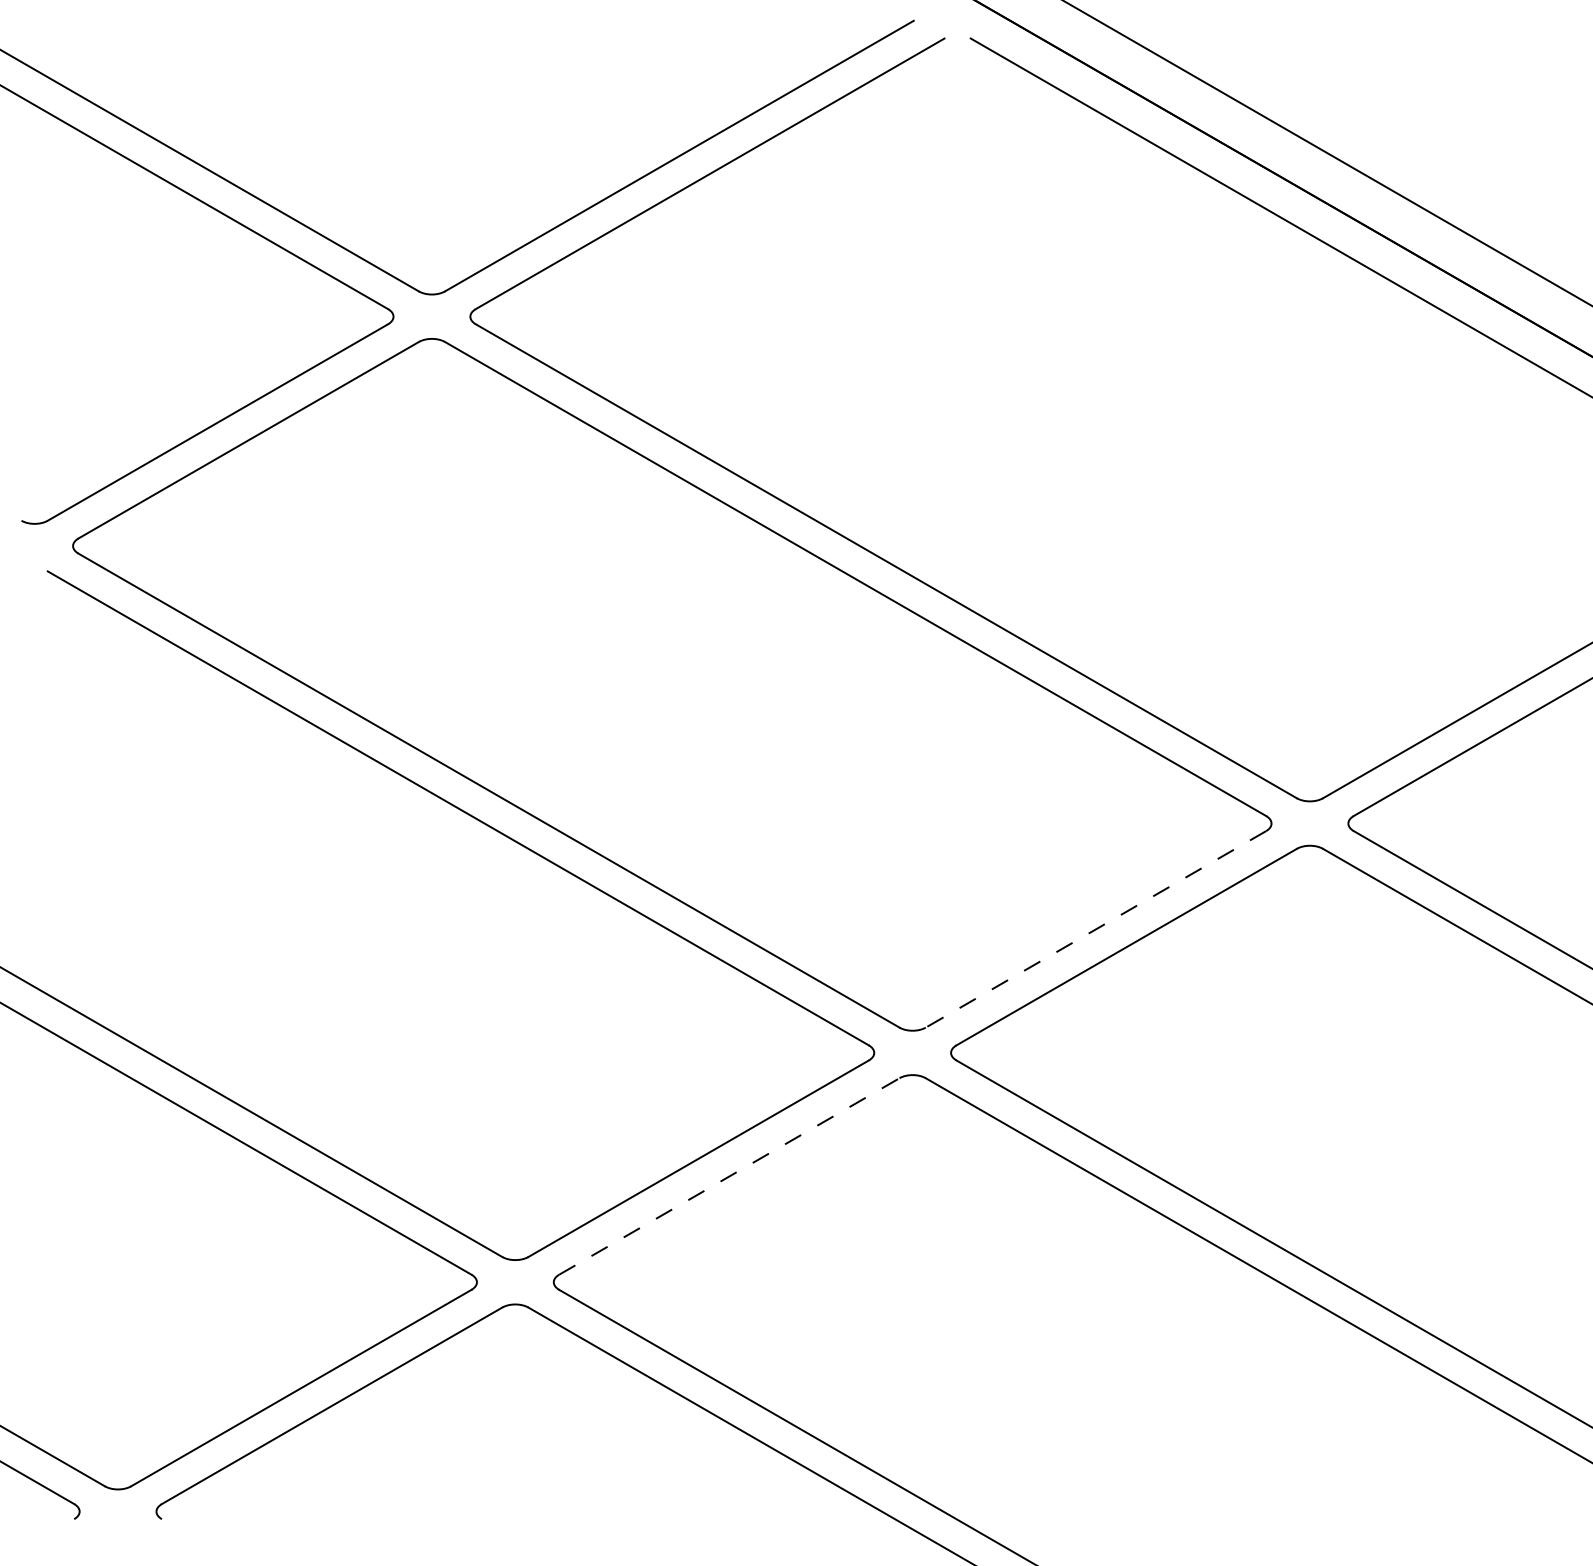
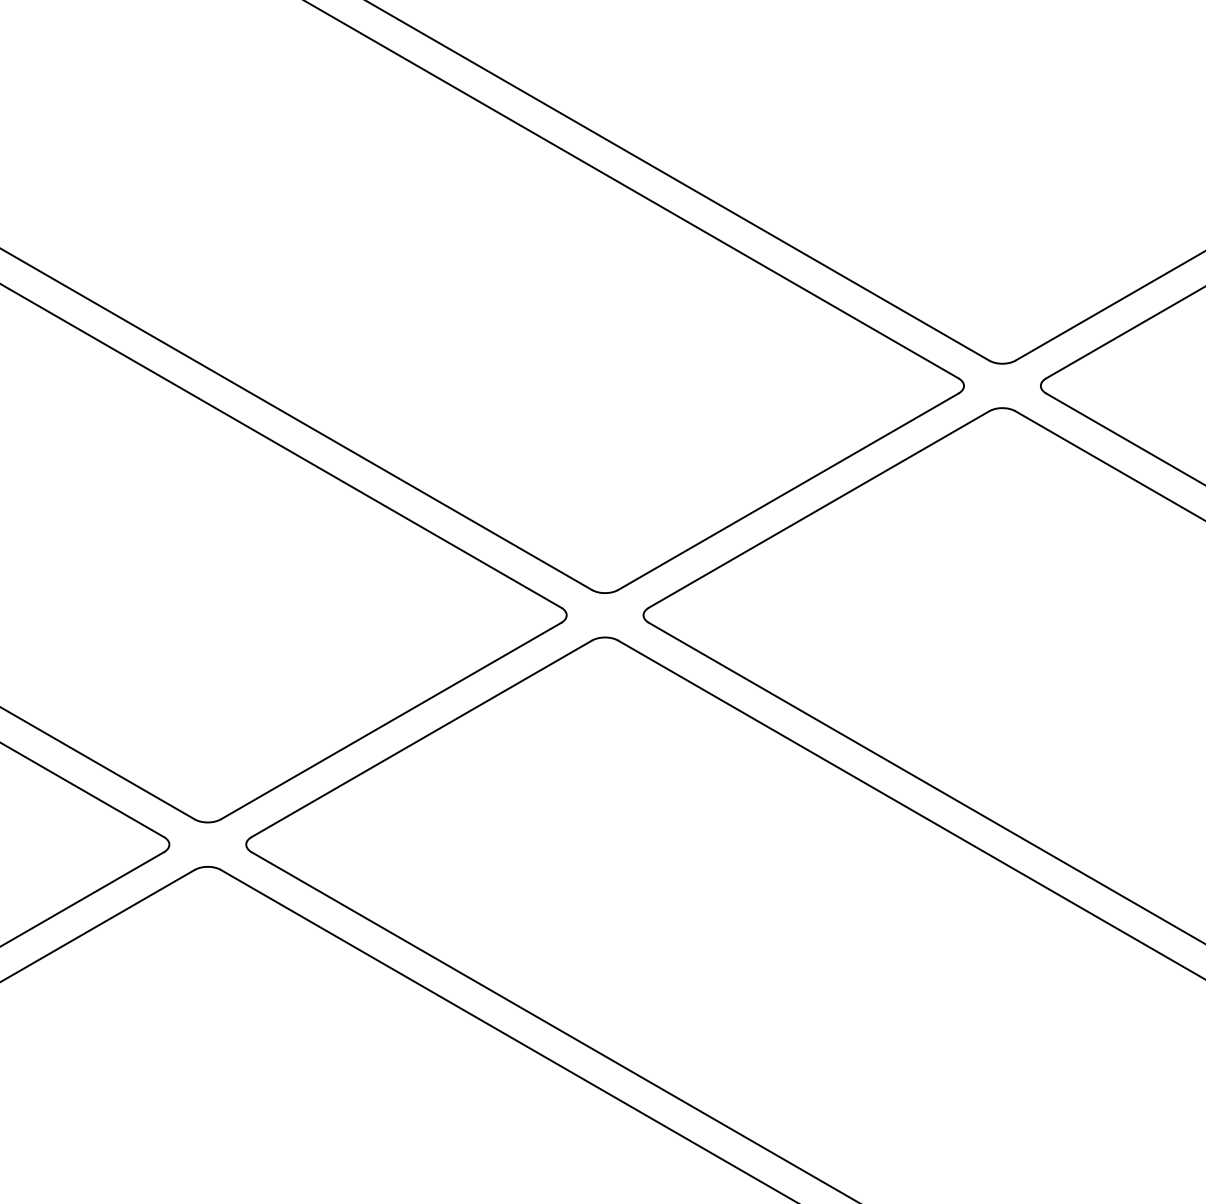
line: (1095, 929) -> (787, 491), dashed -> solid
line: (729, 1176) -> (421, 738), dashed -> solid

